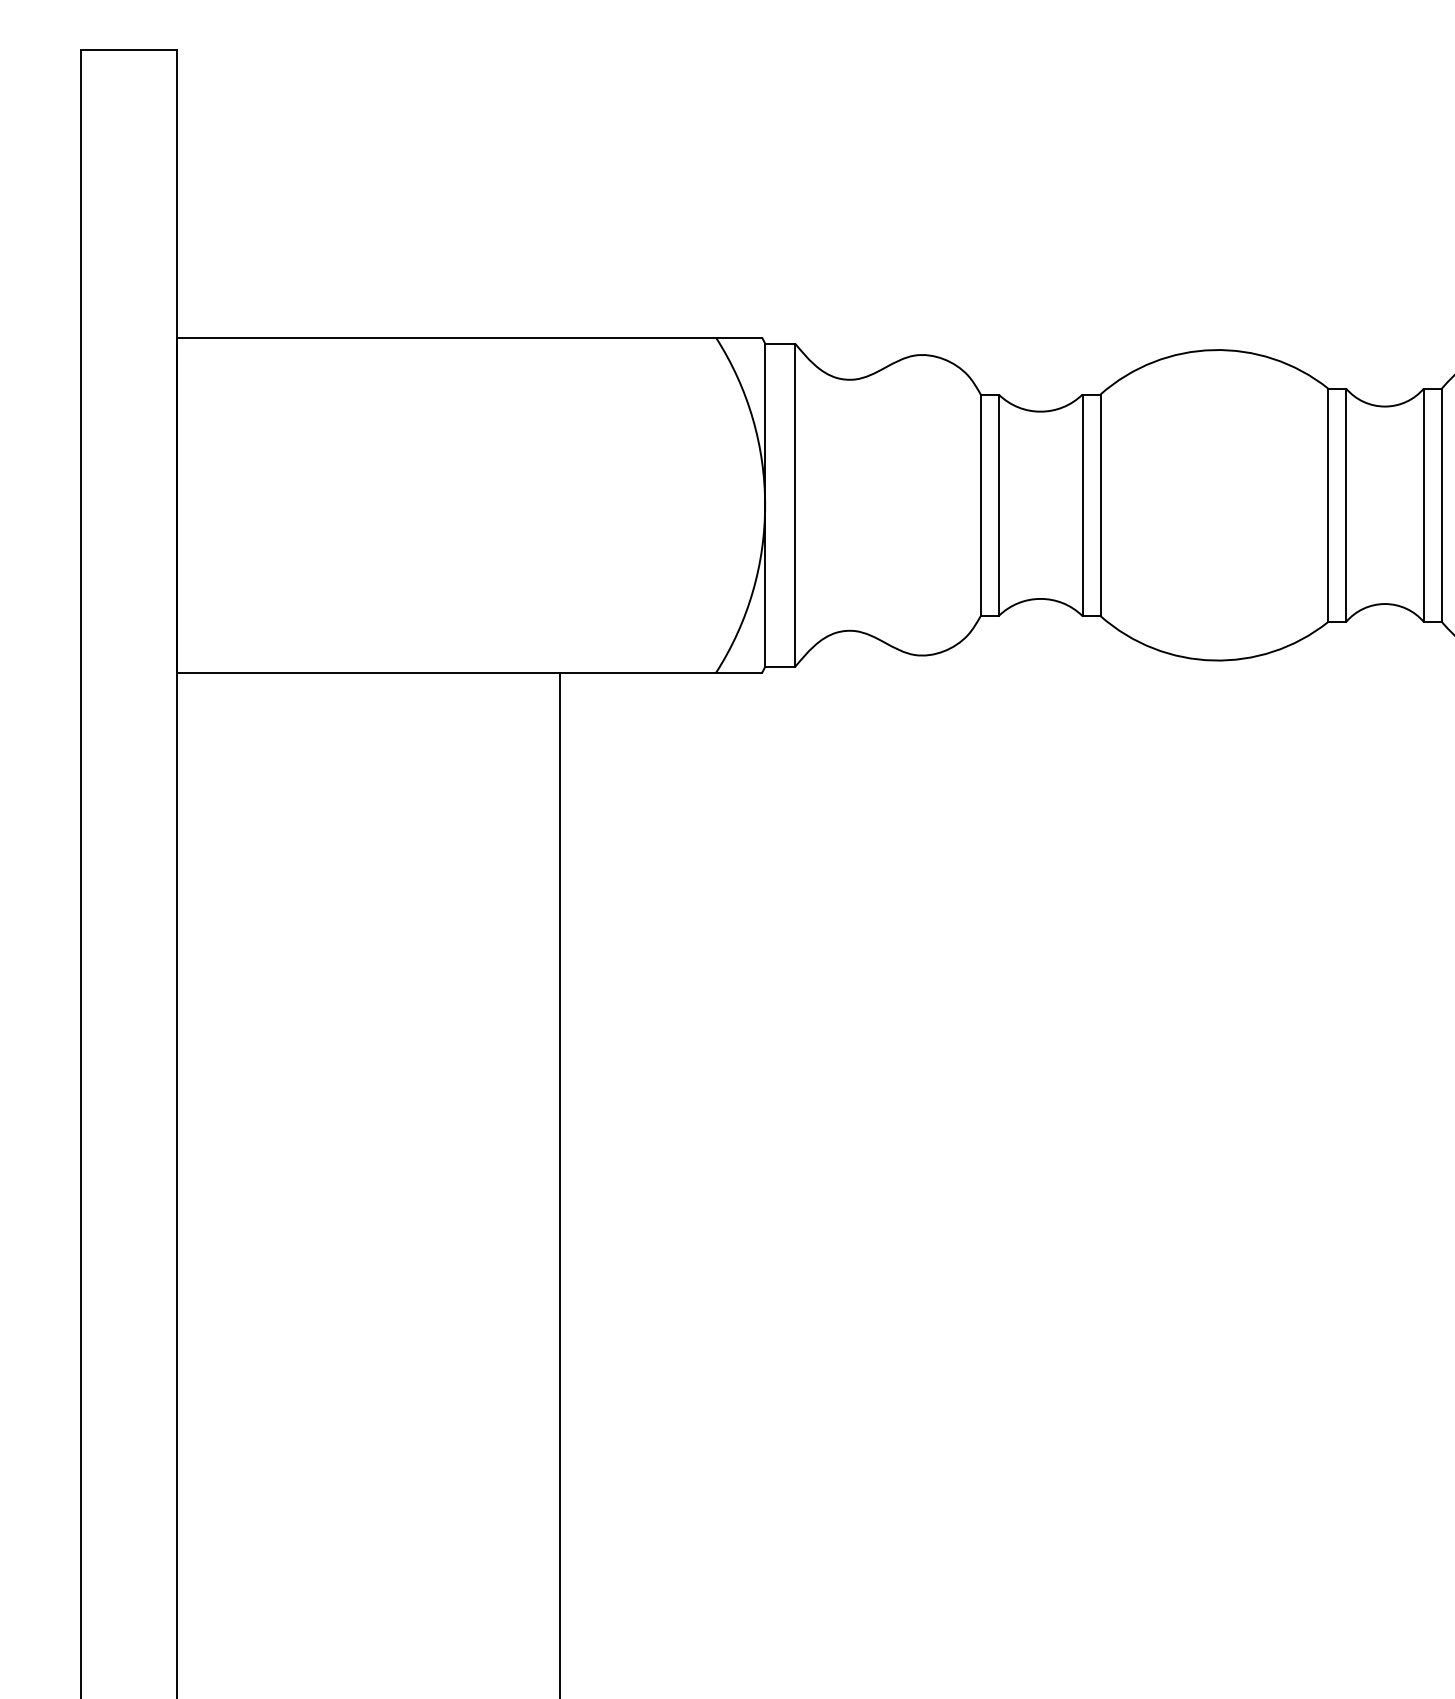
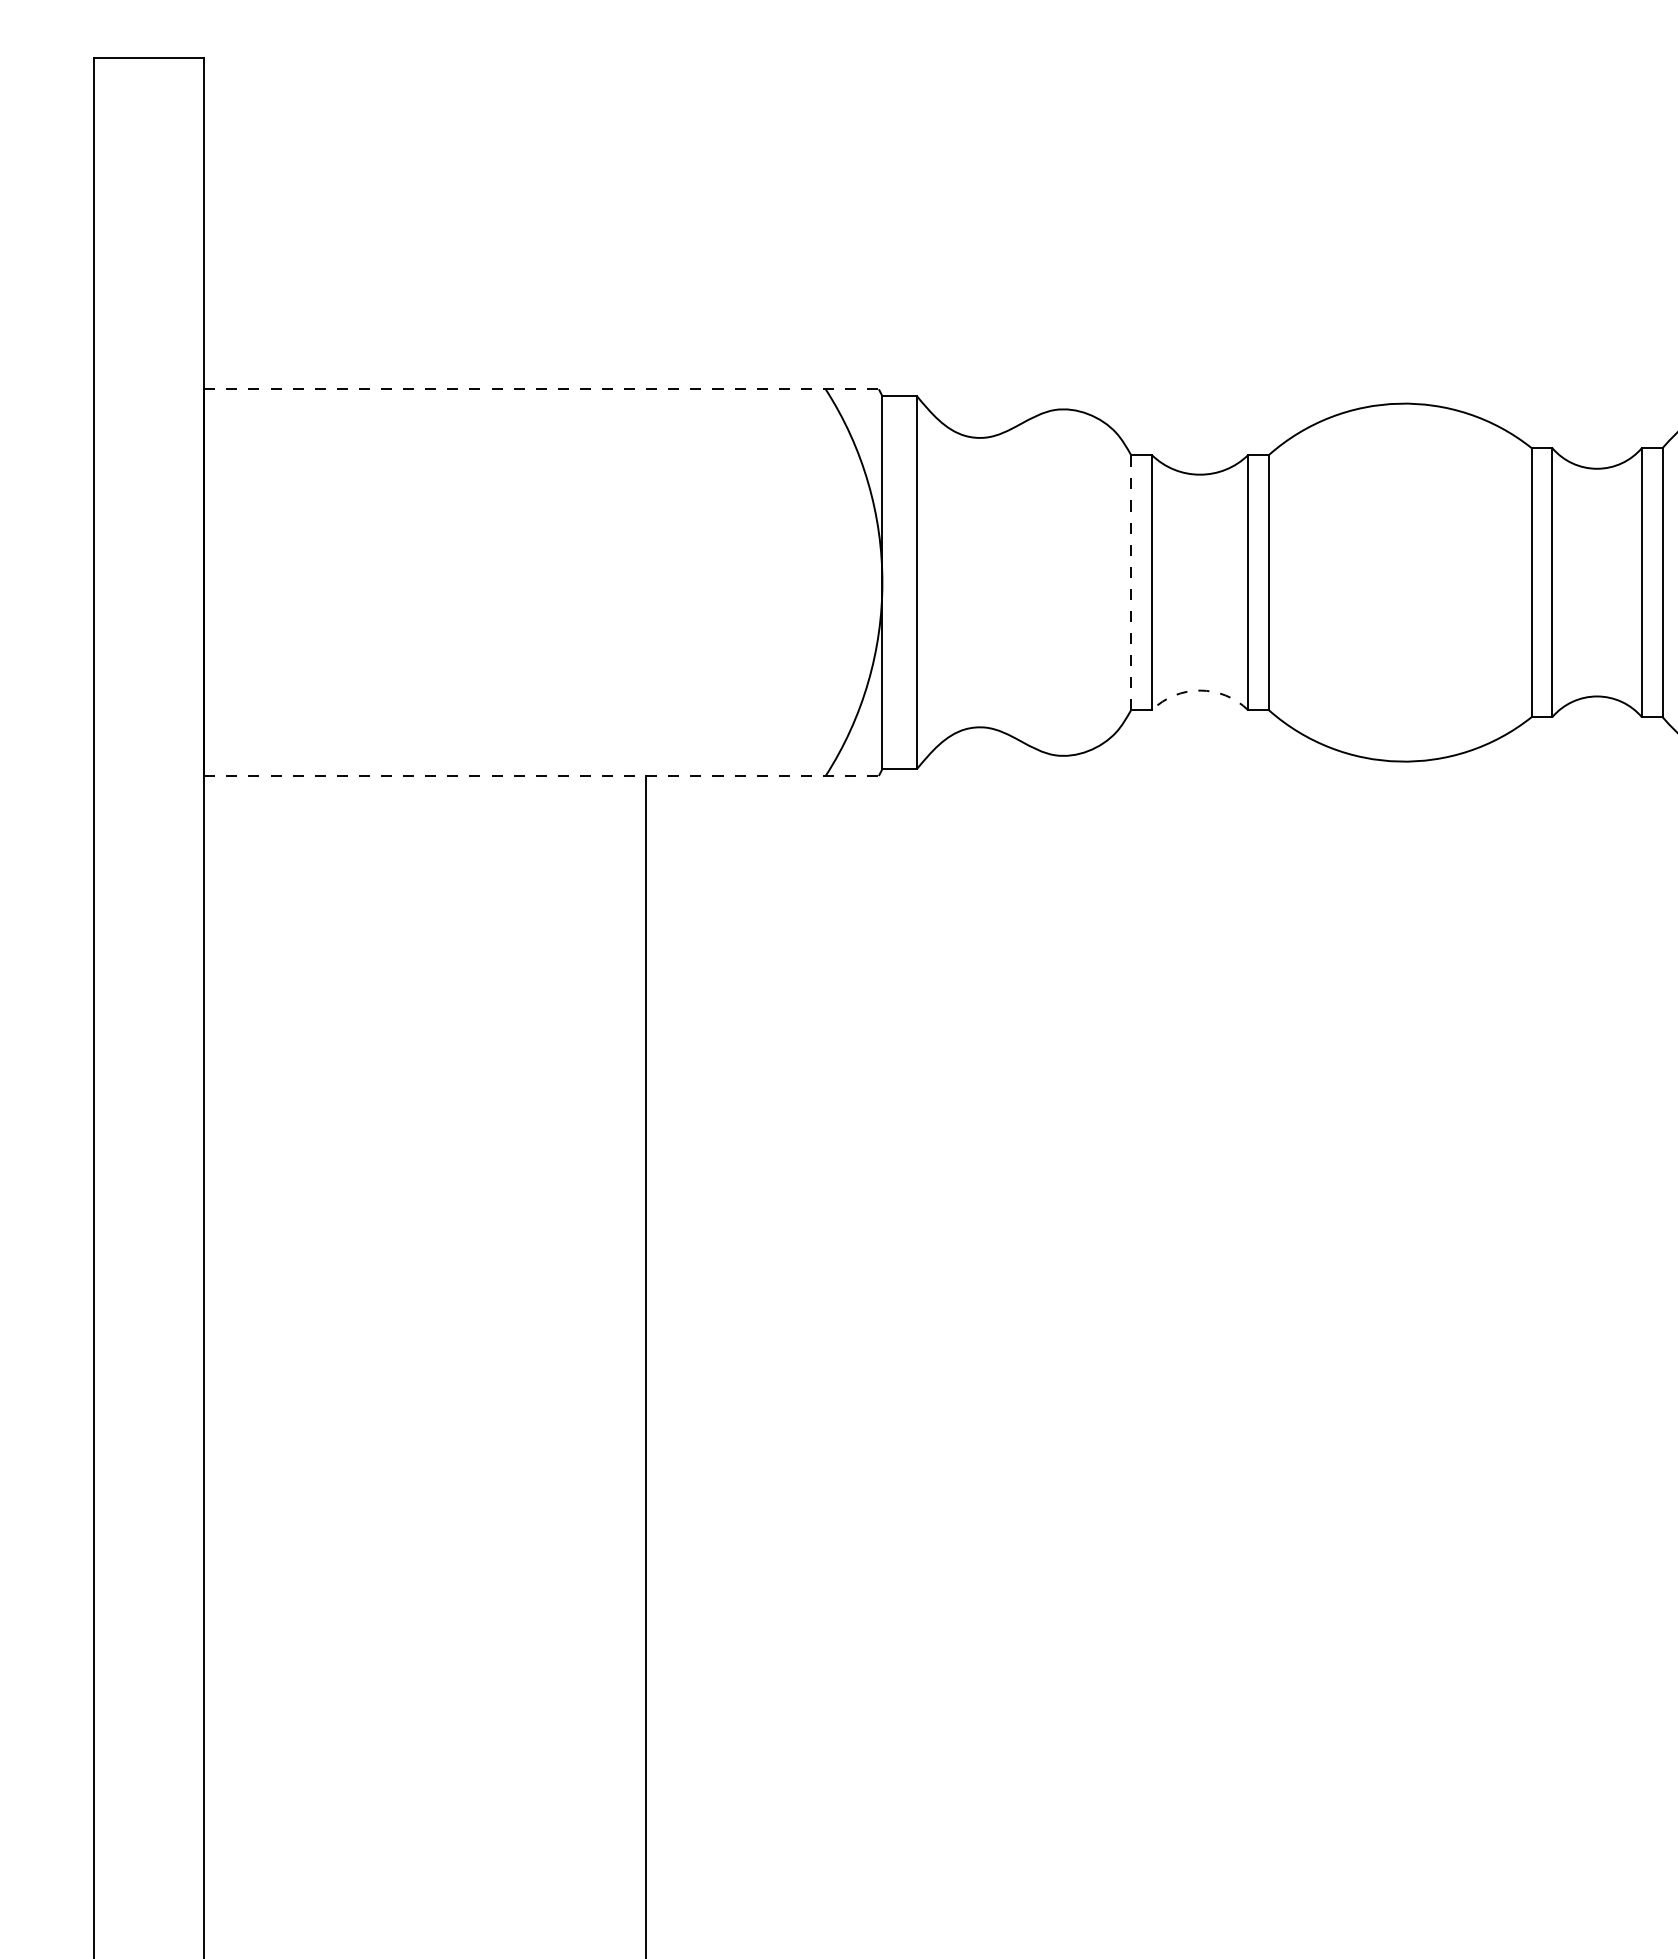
line: (469, 337) -> (541, 389), solid -> dashed
line: (980, 505) -> (1130, 582), solid -> dashed
arc: (1040, 598) -> (1199, 690), solid -> dashed
line: (469, 672) -> (541, 775), solid -> dashed

